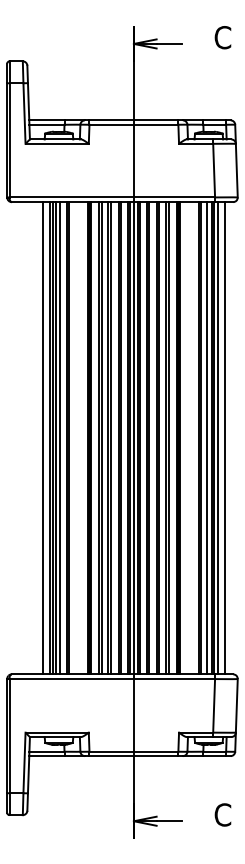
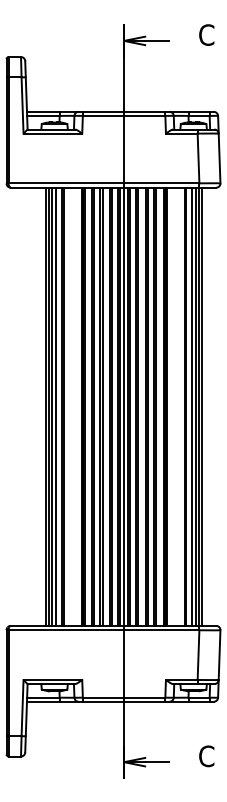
line: (43, 438) -> (40, 407), removed
line: (224, 438) -> (208, 407), removed

